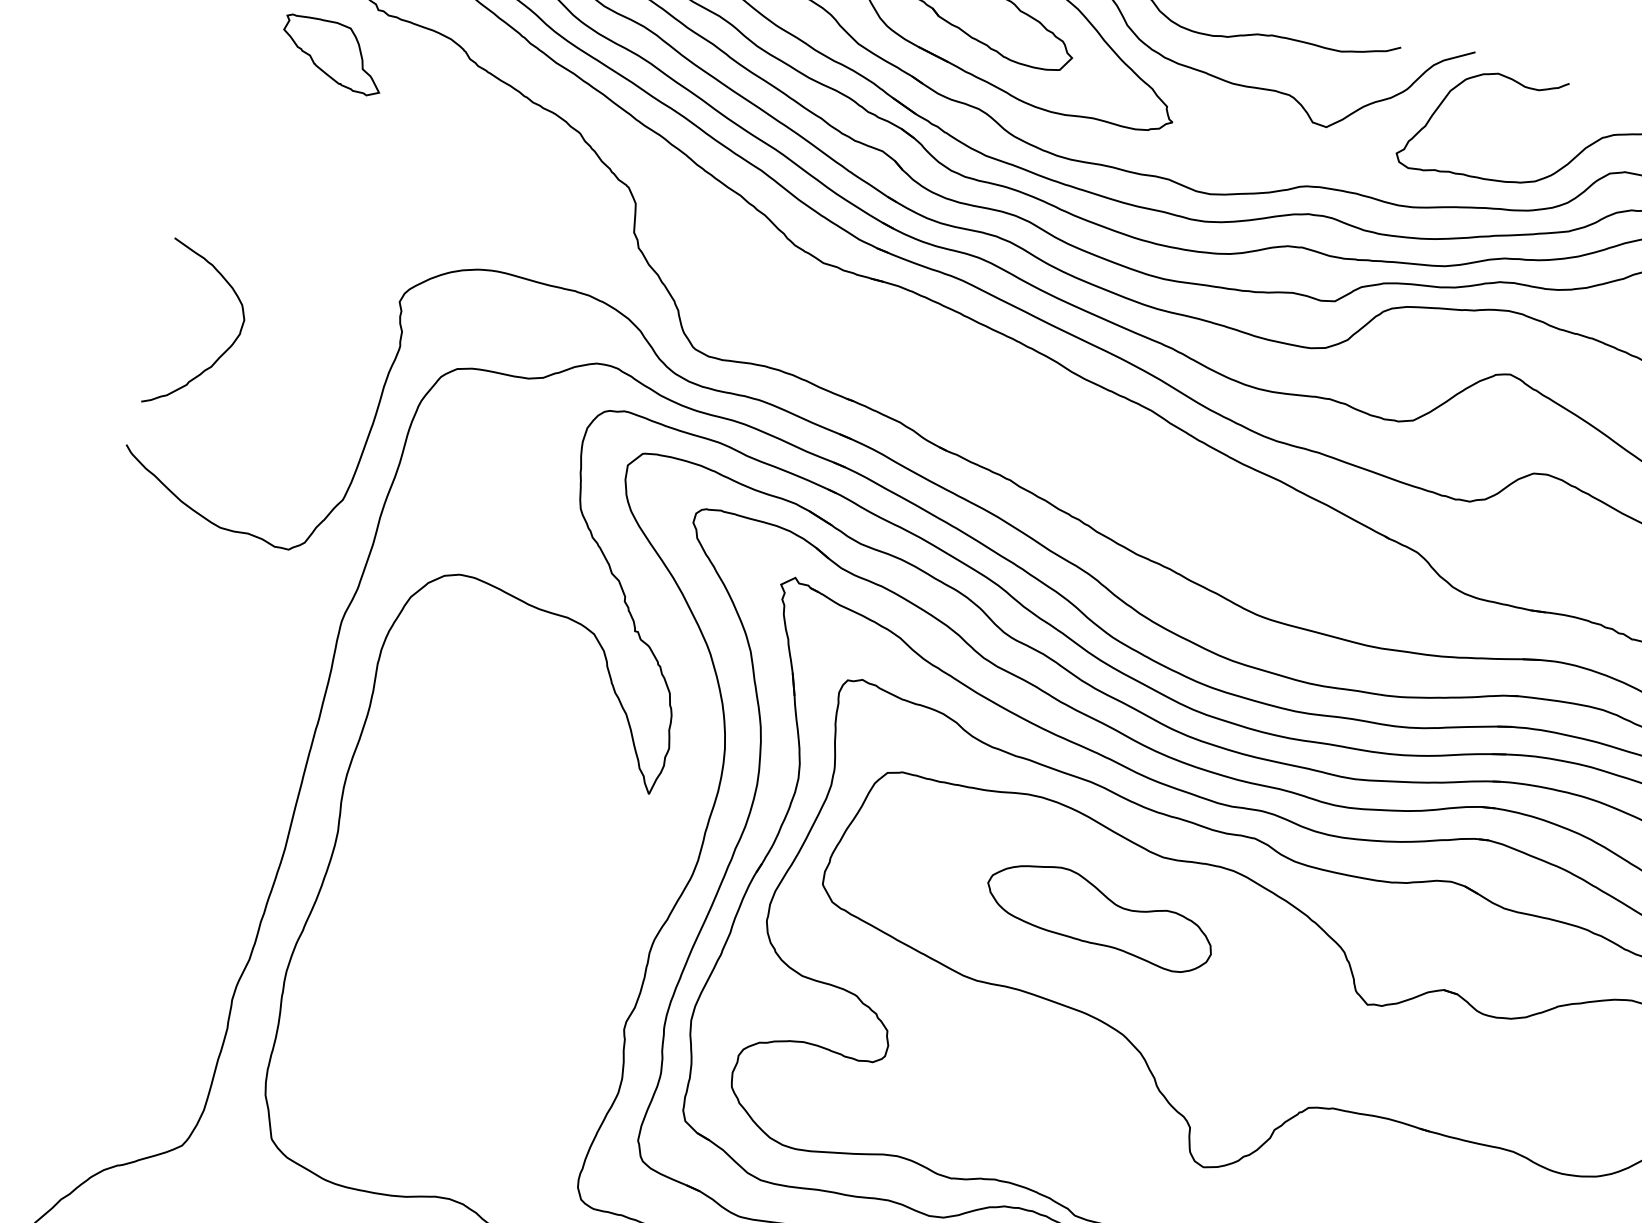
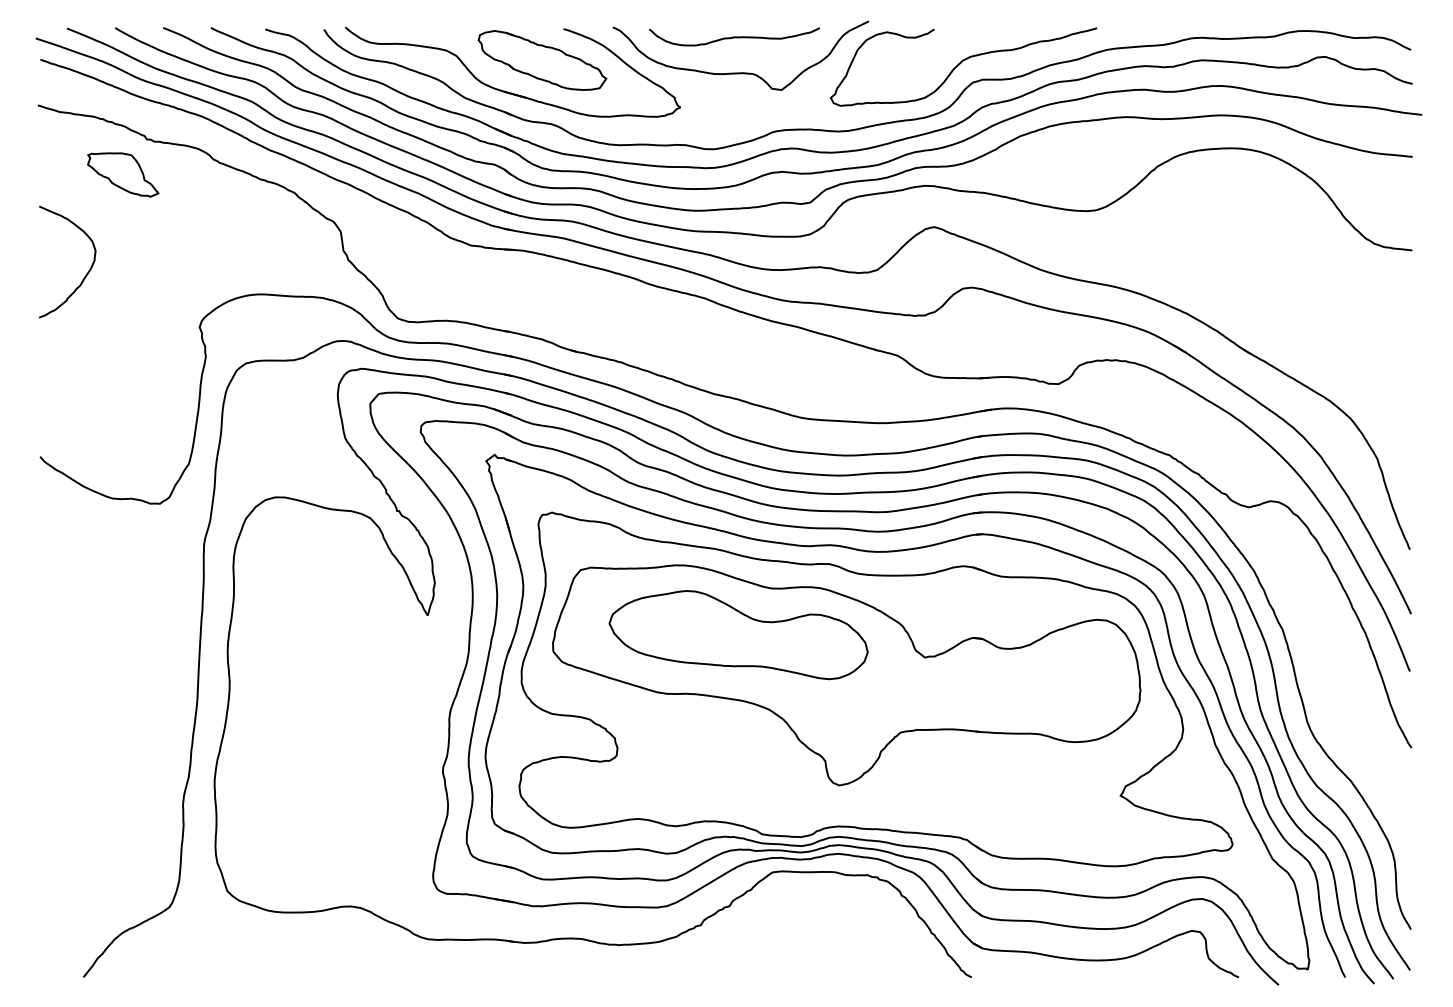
curve: (224, 350) -> (86, 273), moved
part: (1099, 916) -> (738, 635), size x1.67

